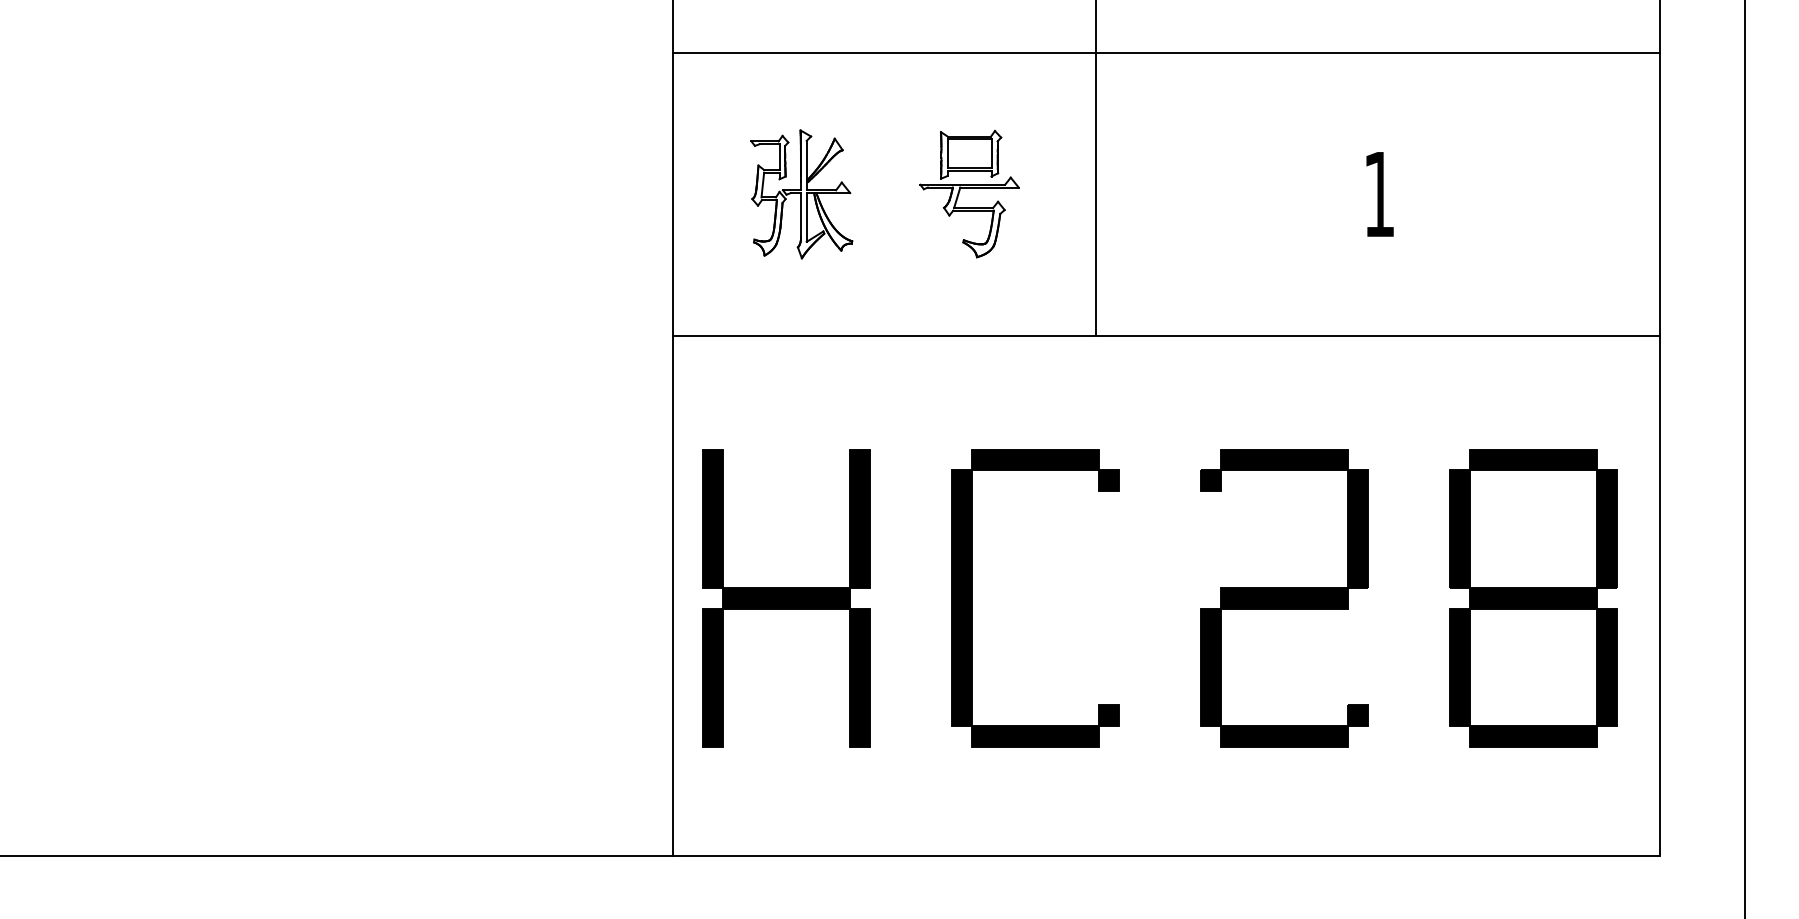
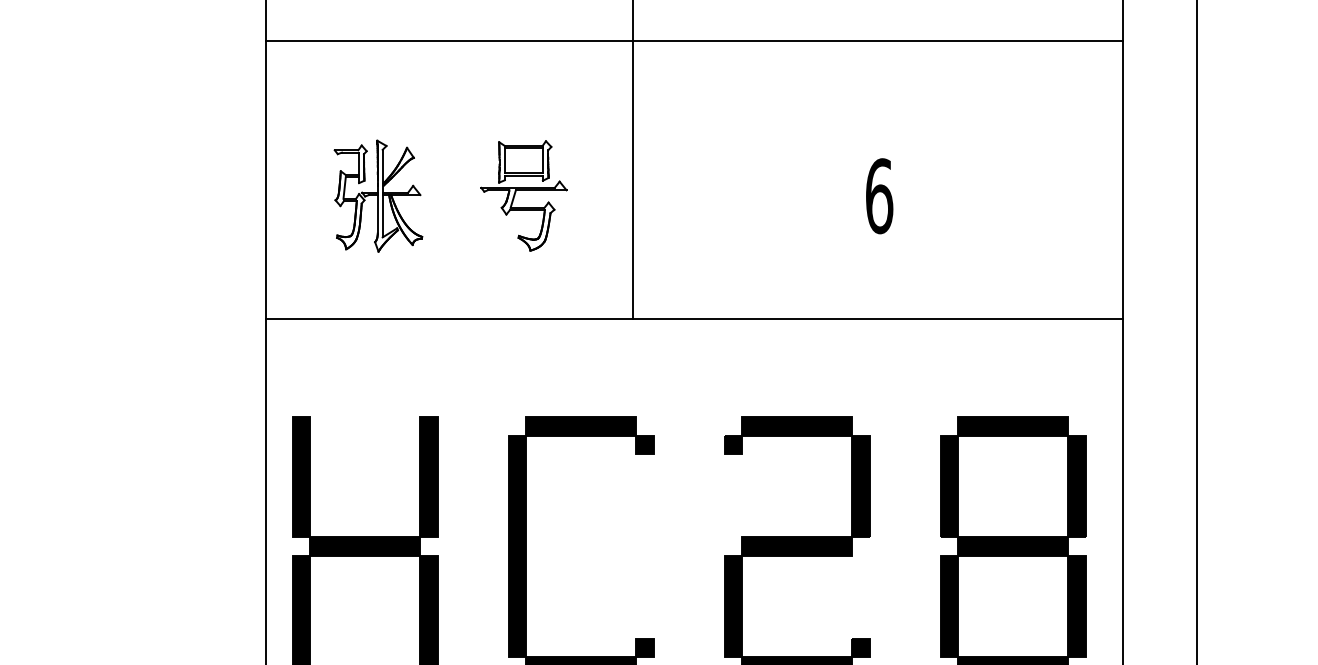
line: (1166, 52) -> (694, 41), moved
text: (1379, 194) -> (879, 196), 1 -> 6

